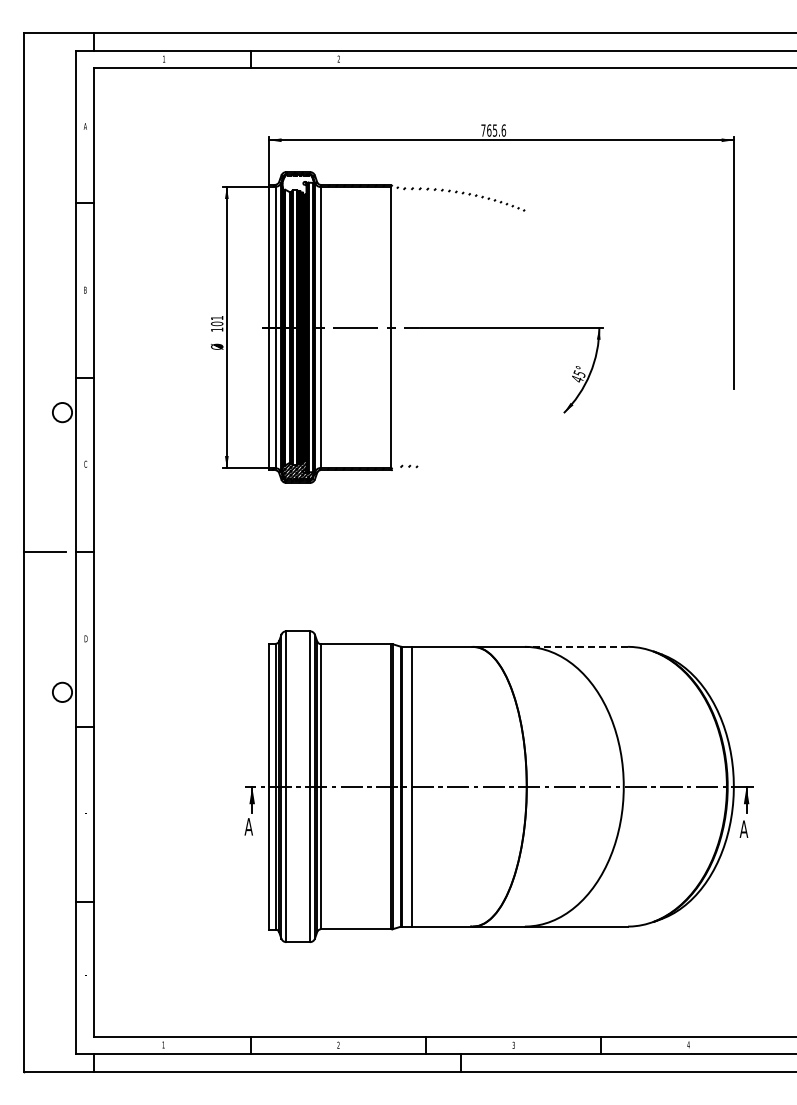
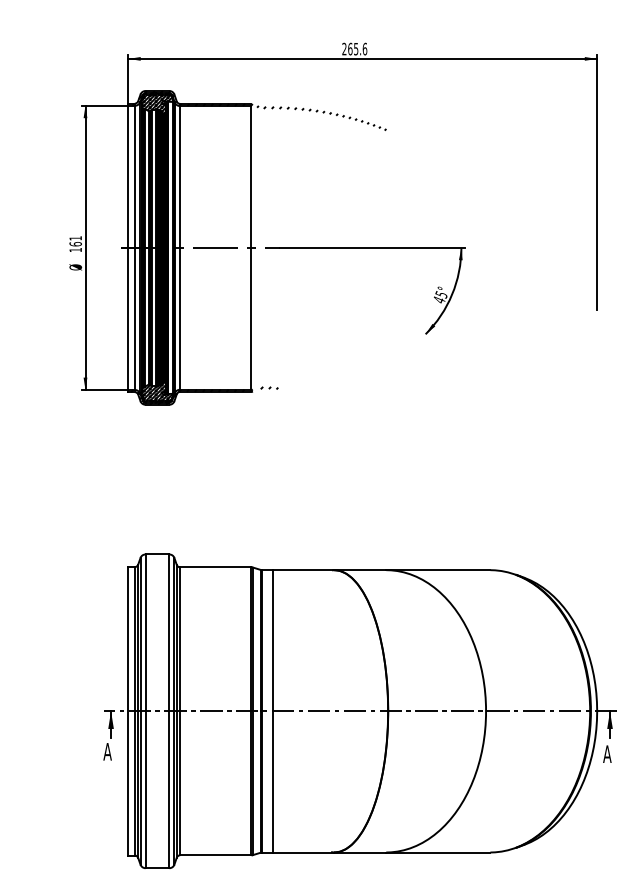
text: (483, 130) -> (344, 49), 765.6 -> 265.6
hatch: (297, 184) -> (156, 103), added
text: (216, 323) -> (75, 243), 101 -> 161
line: (576, 646) -> (438, 569), dashed -> solid

